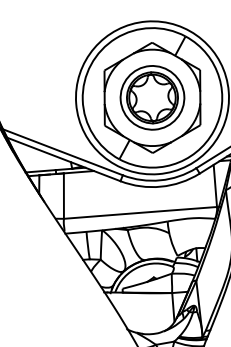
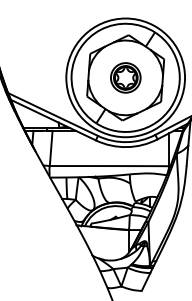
part: (152, 97) -> (125, 77), size x0.6

